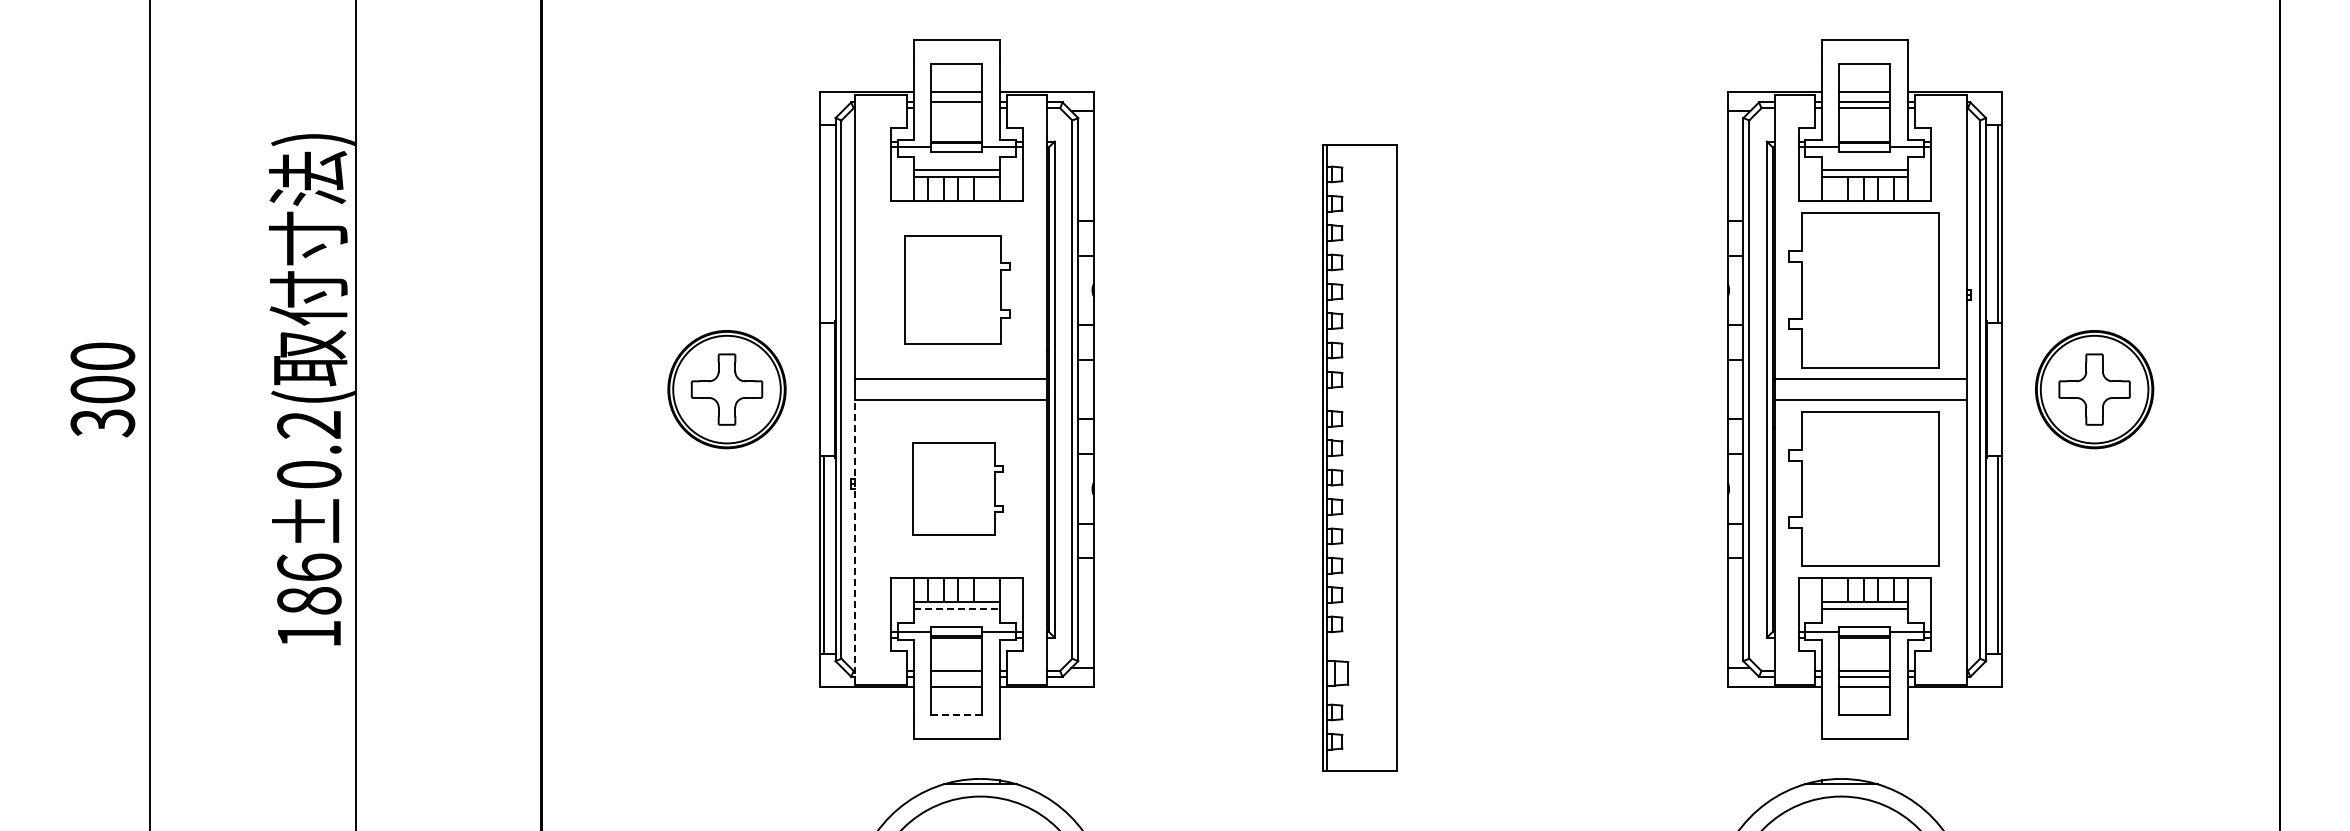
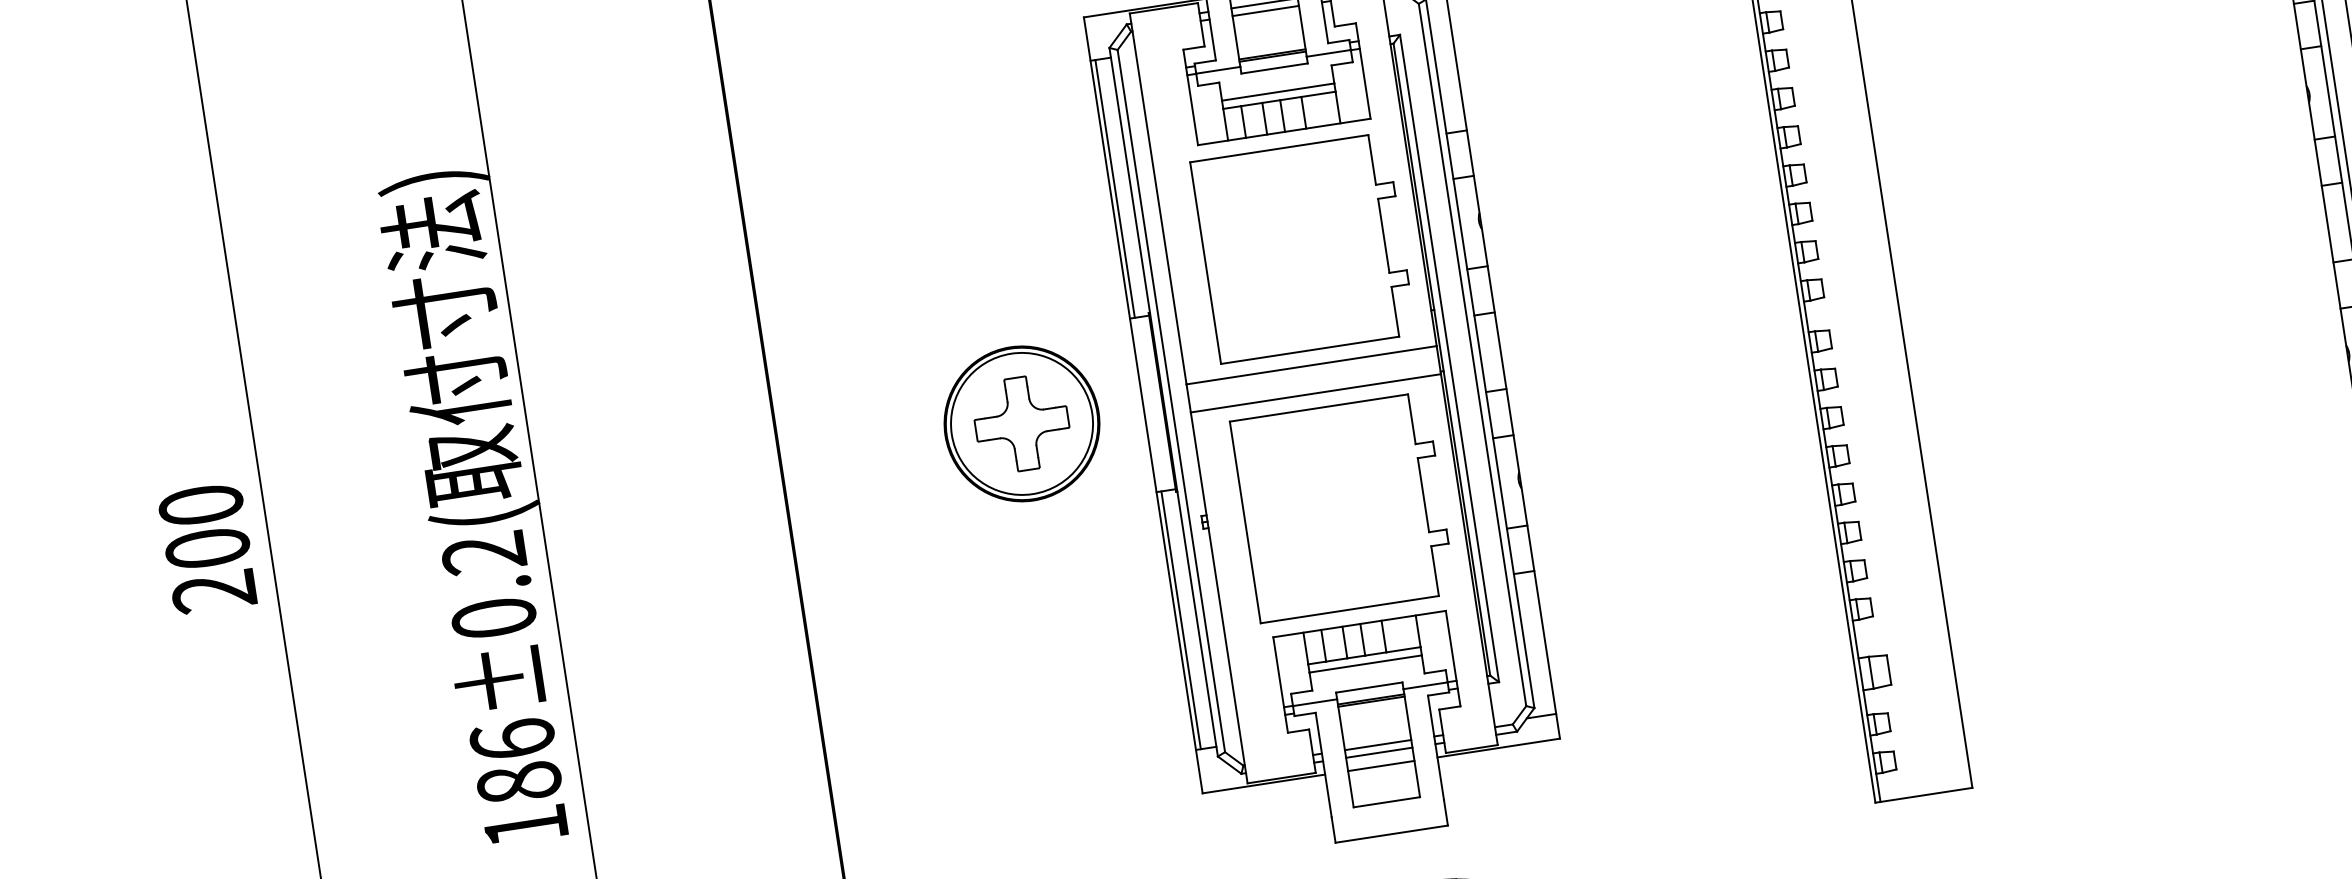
line: (956, 108) -> (1265, 11), added
line: (823, 224) -> (1114, 189), added
part: (957, 290) -> (1302, 248), size x1.43
text: (102, 423) -> (214, 592), 300 -> 200
part: (957, 488) -> (1342, 506), size x1.67
line: (854, 542) -> (1218, 597), dashed -> solid
line: (957, 608) -> (1366, 663), dashed -> solid
line: (956, 676) -> (1378, 752), added
line: (956, 714) -> (1386, 801), dashed -> solid

